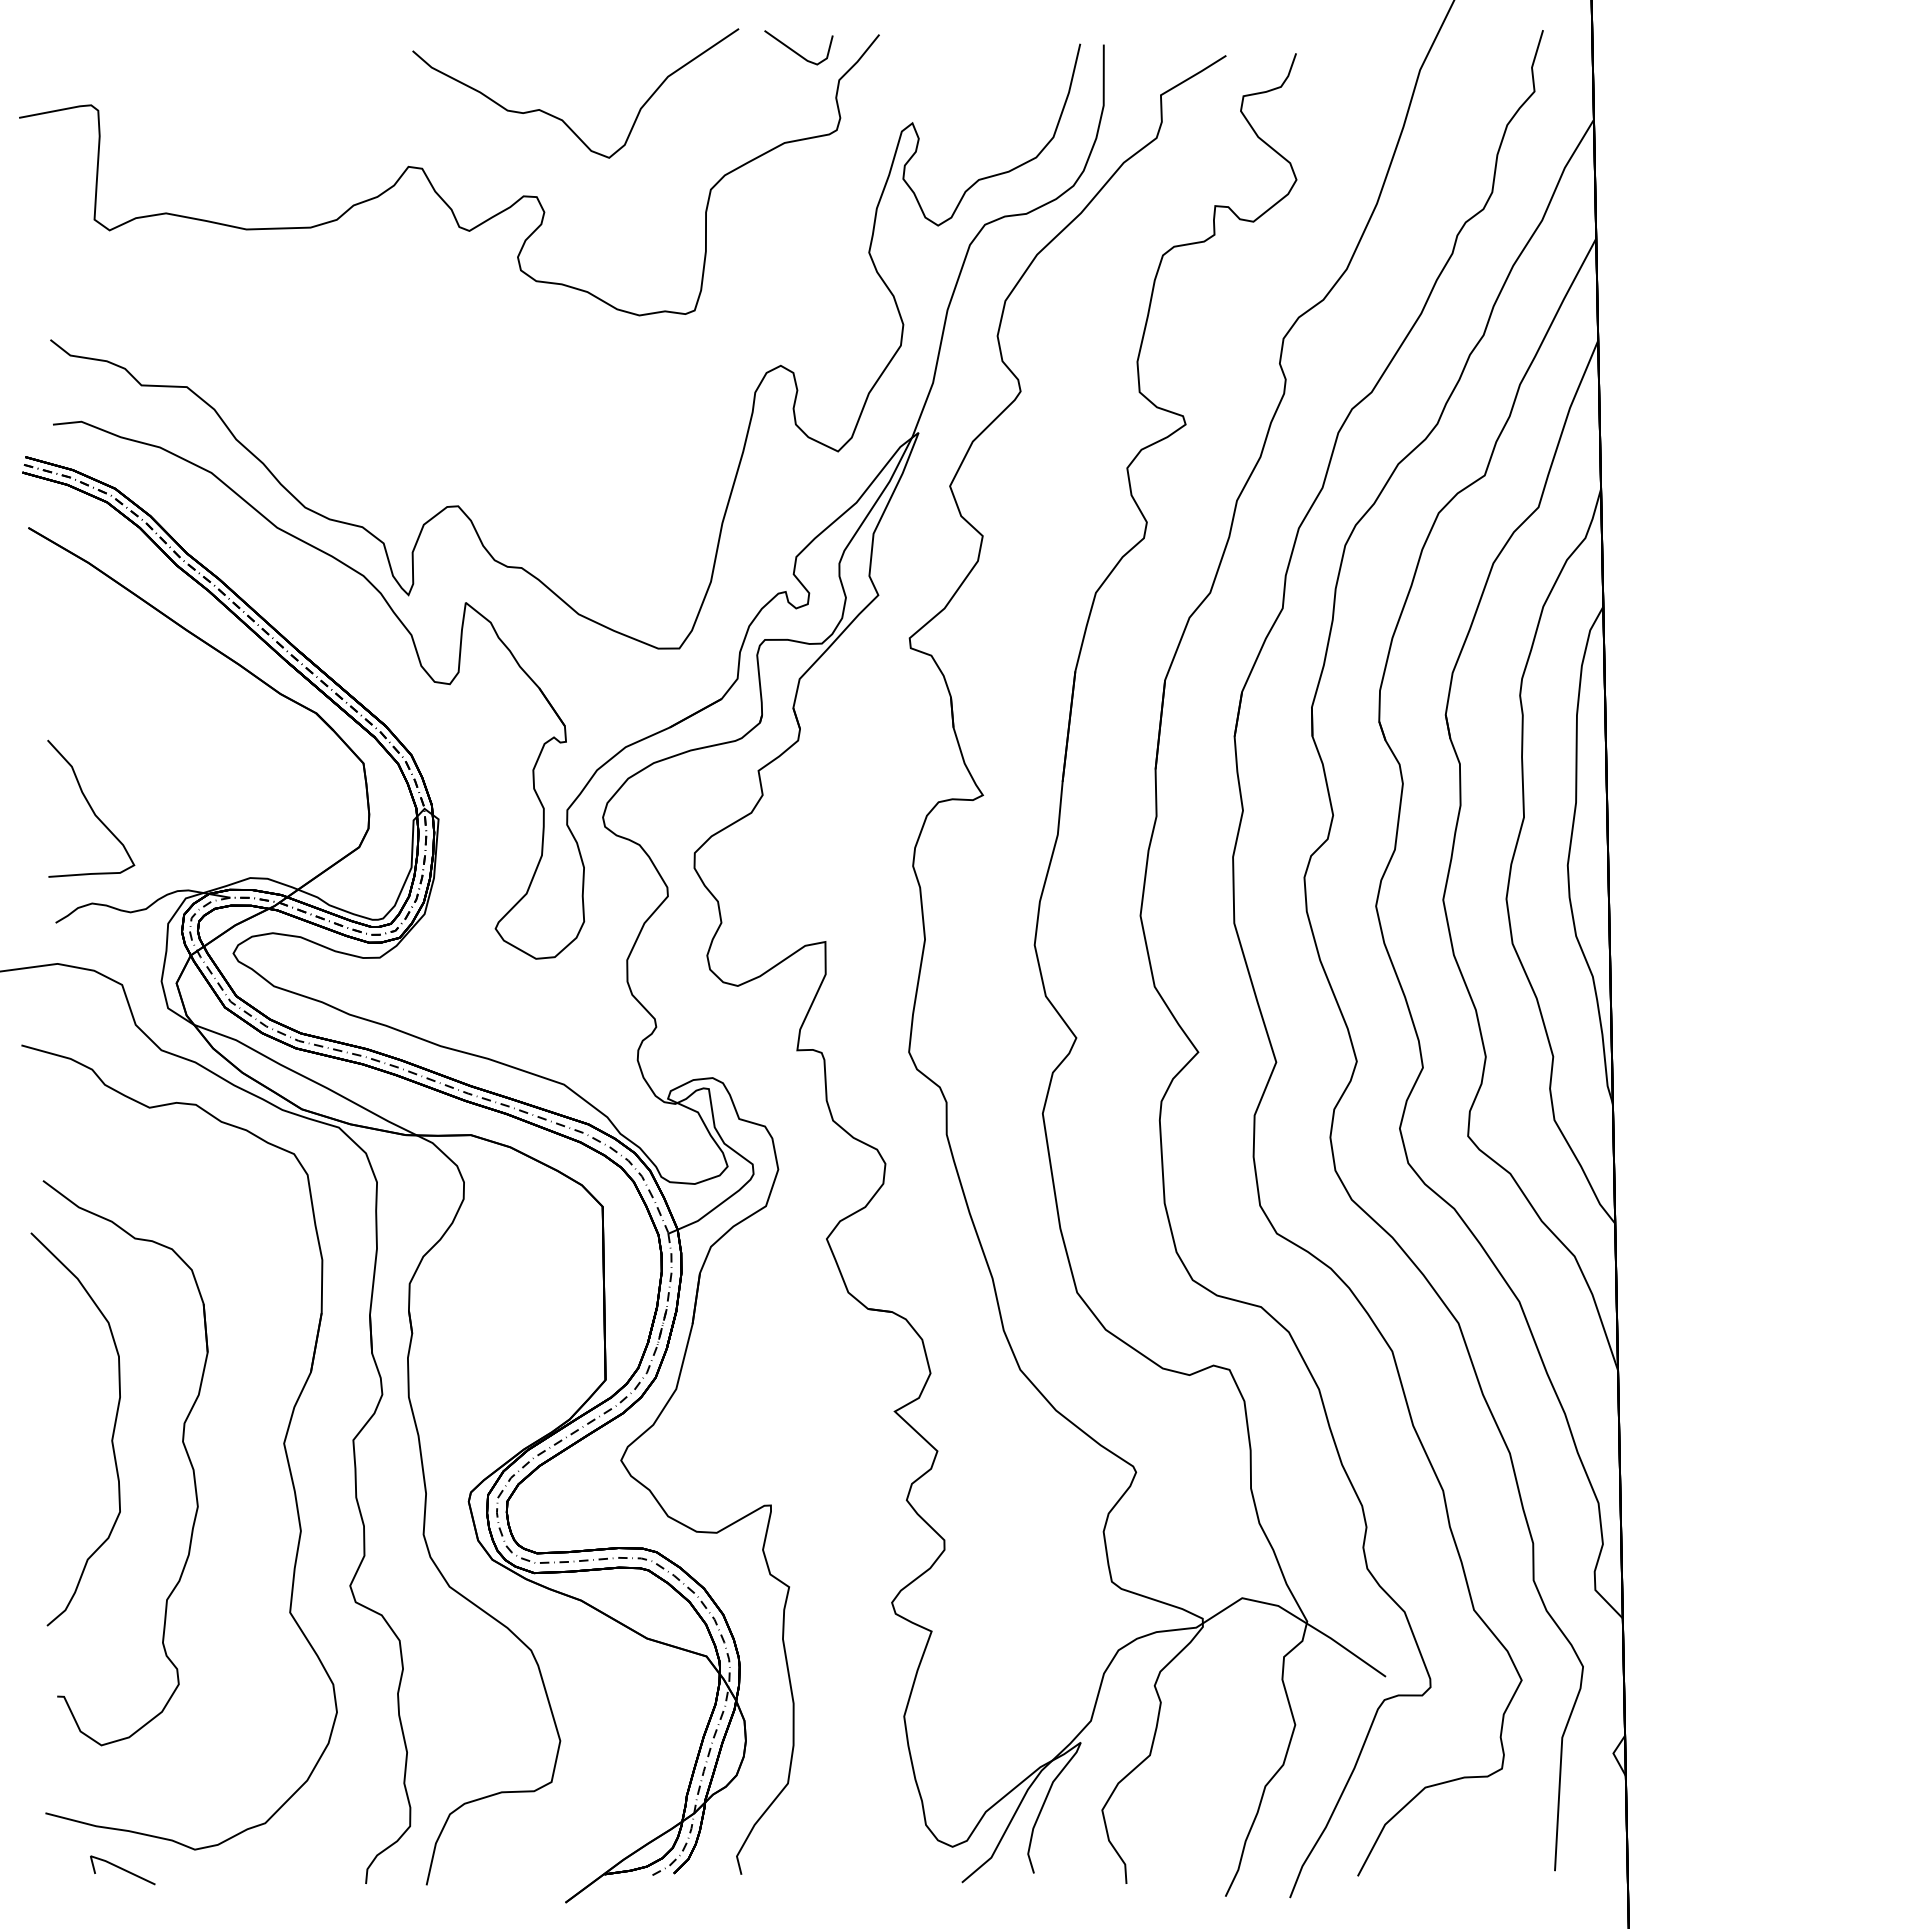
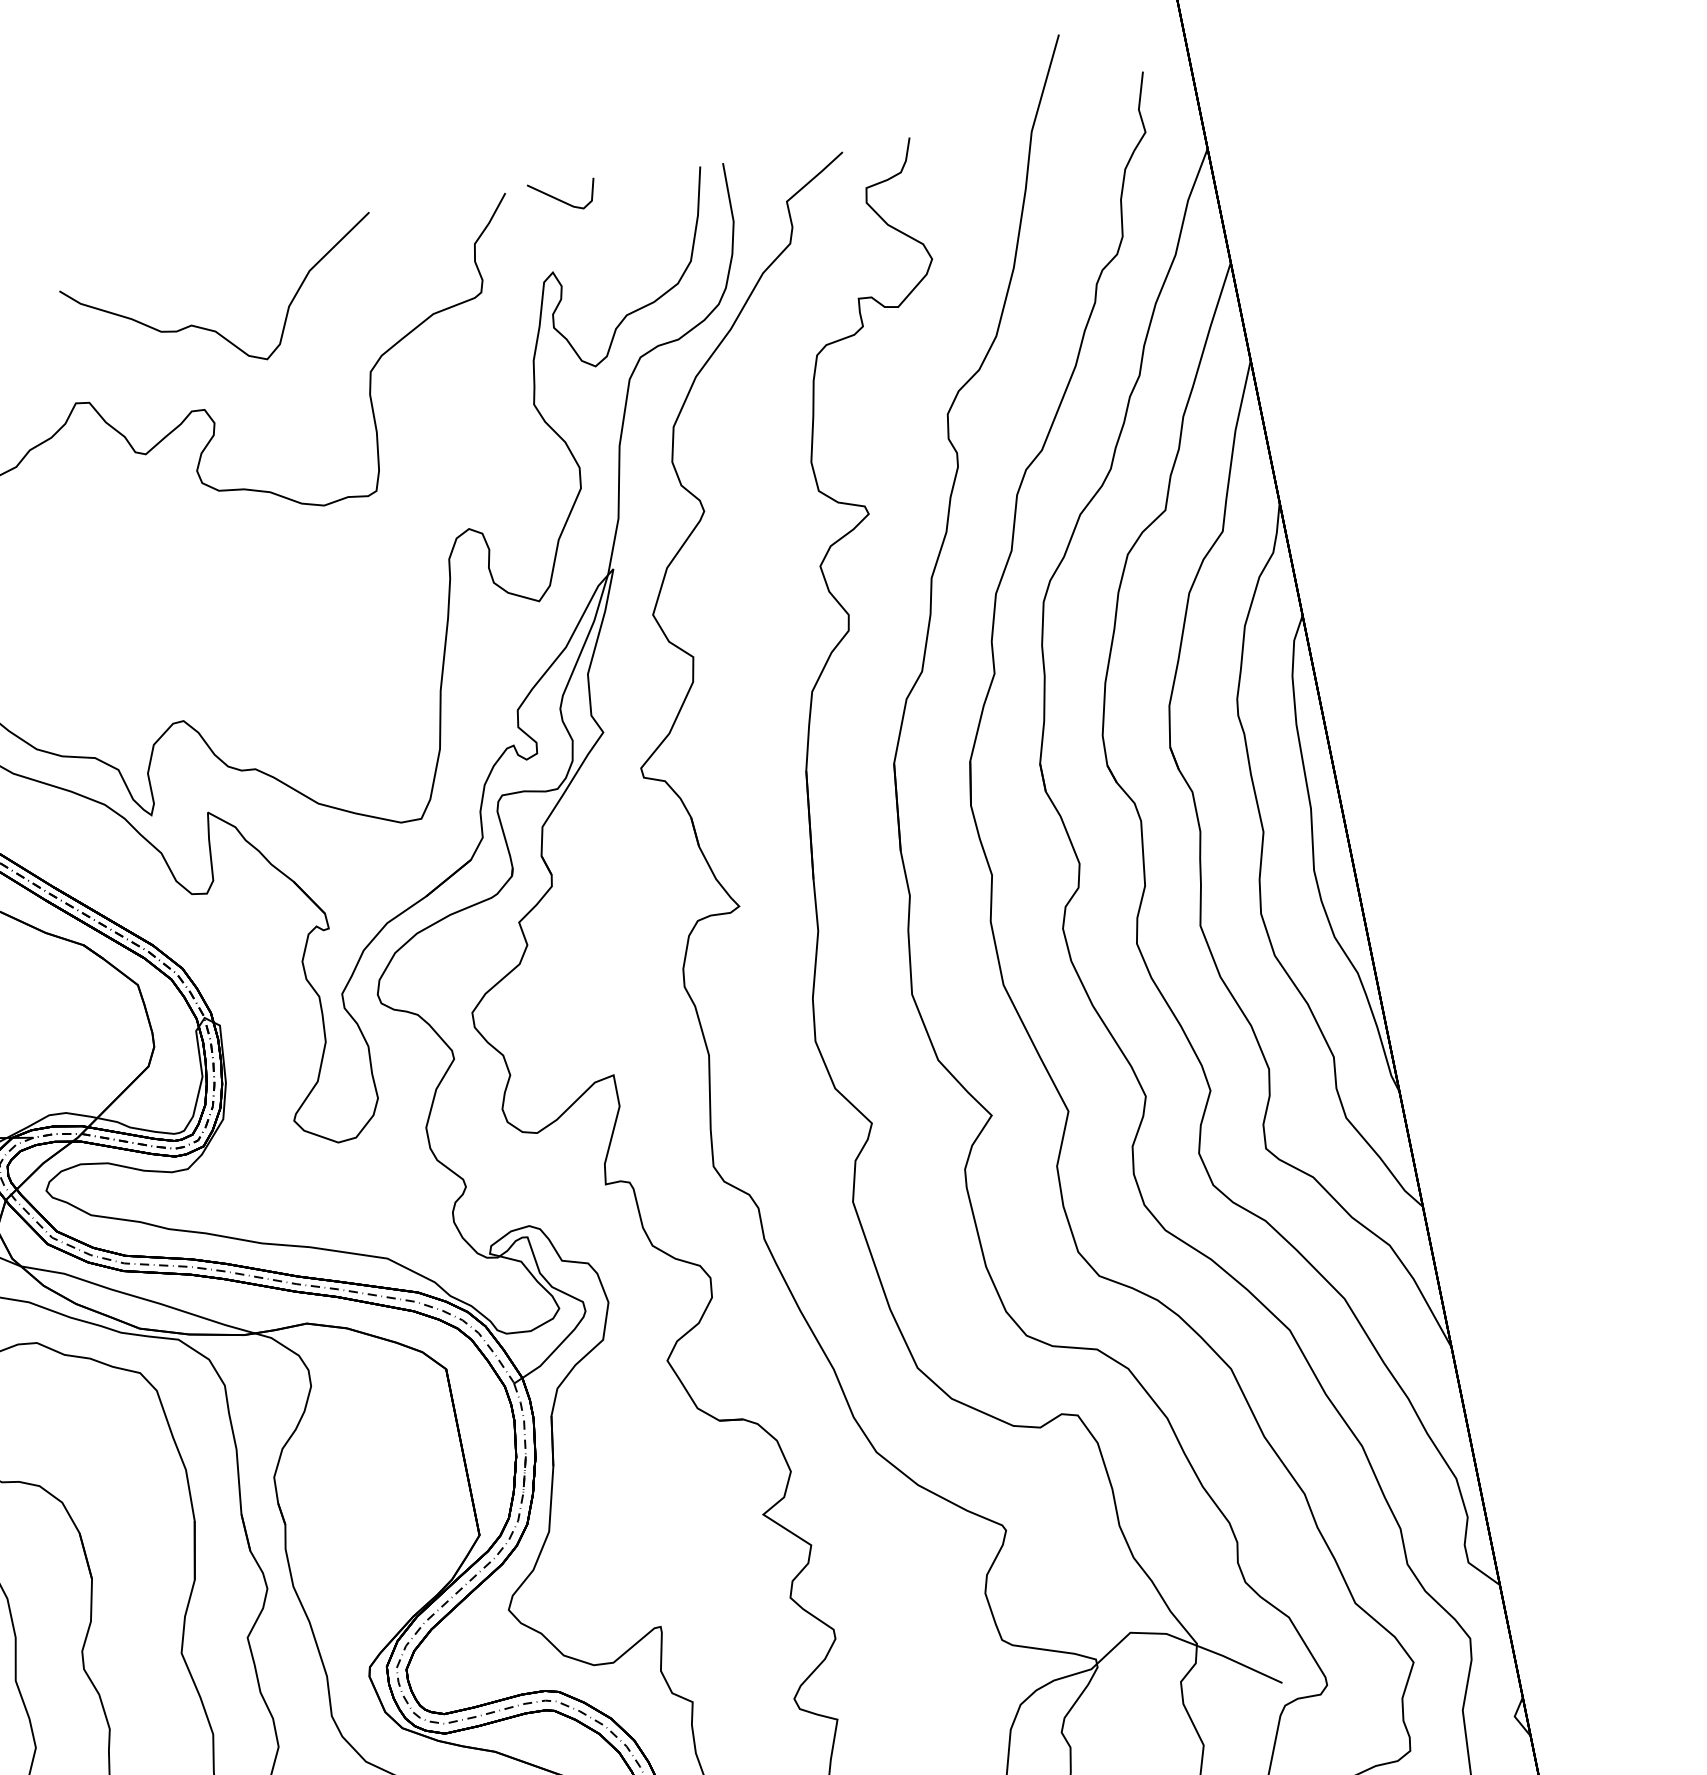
line: (794, 50) -> (559, 199), moved

